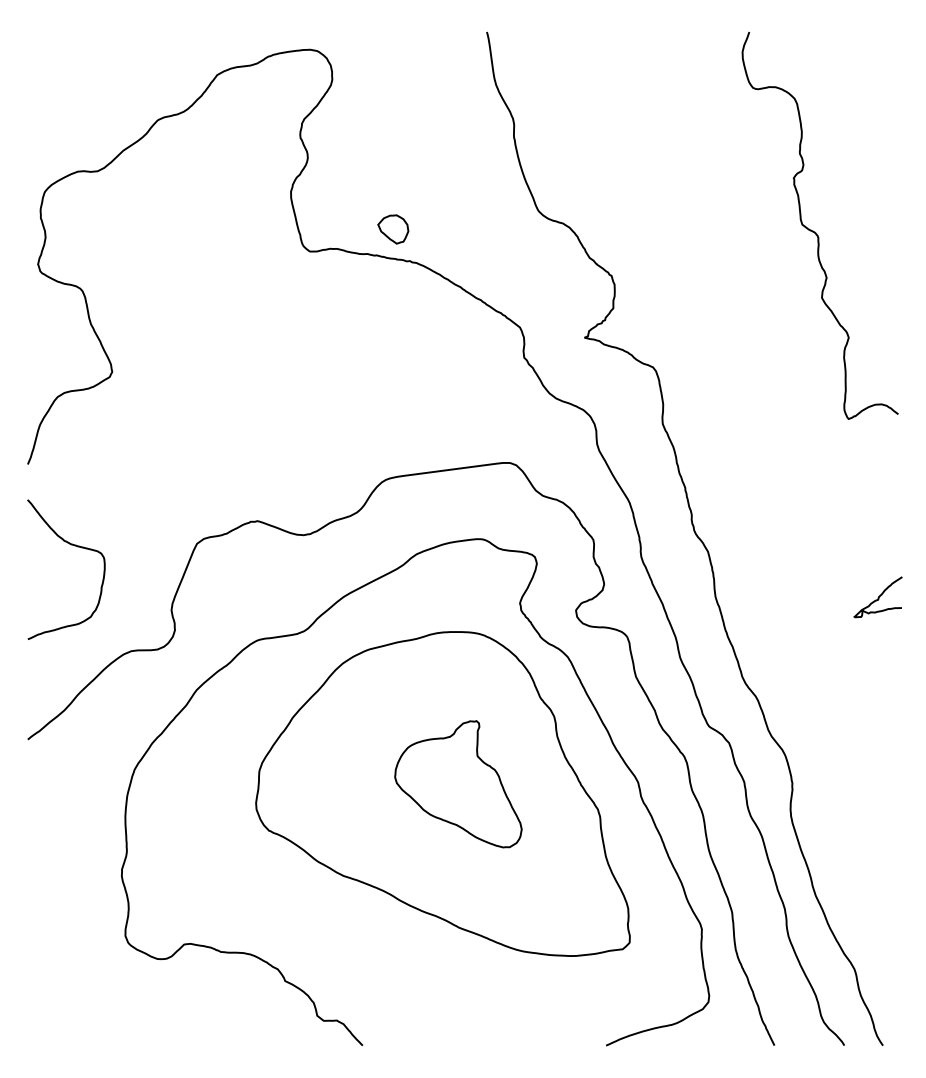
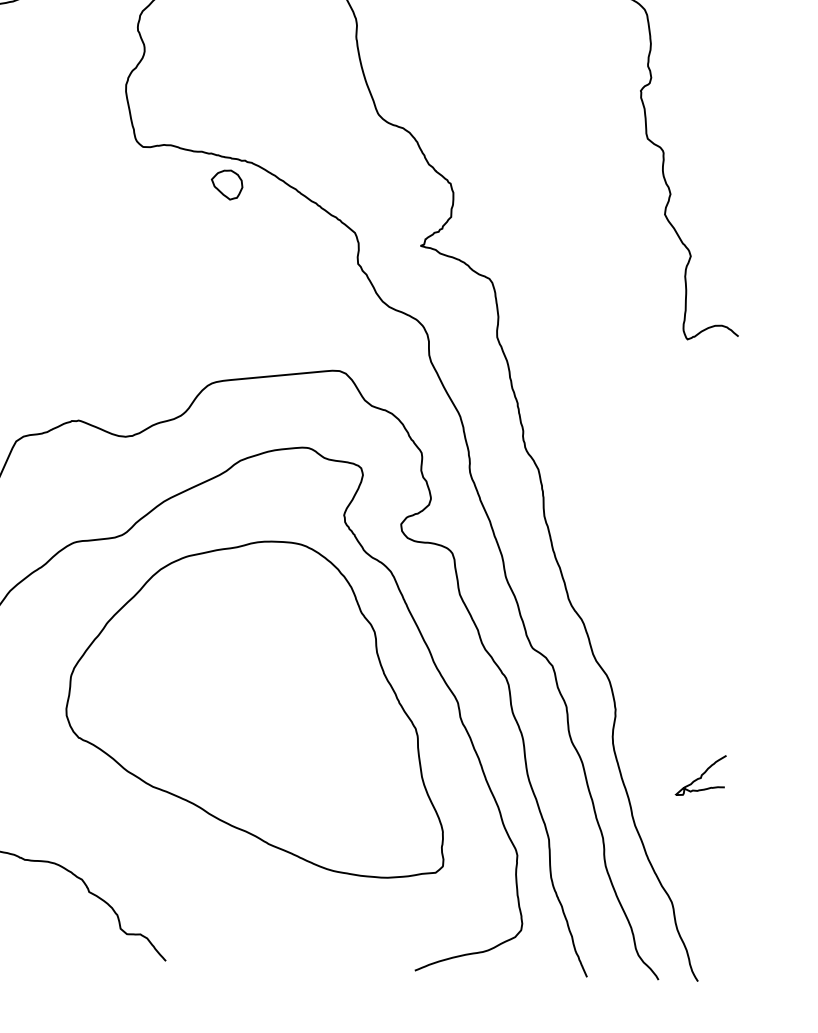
part: (393, 229) -> (227, 184), moved
curve: (877, 597) -> (700, 775), moved
part: (458, 784) -> (274, 697), removed

